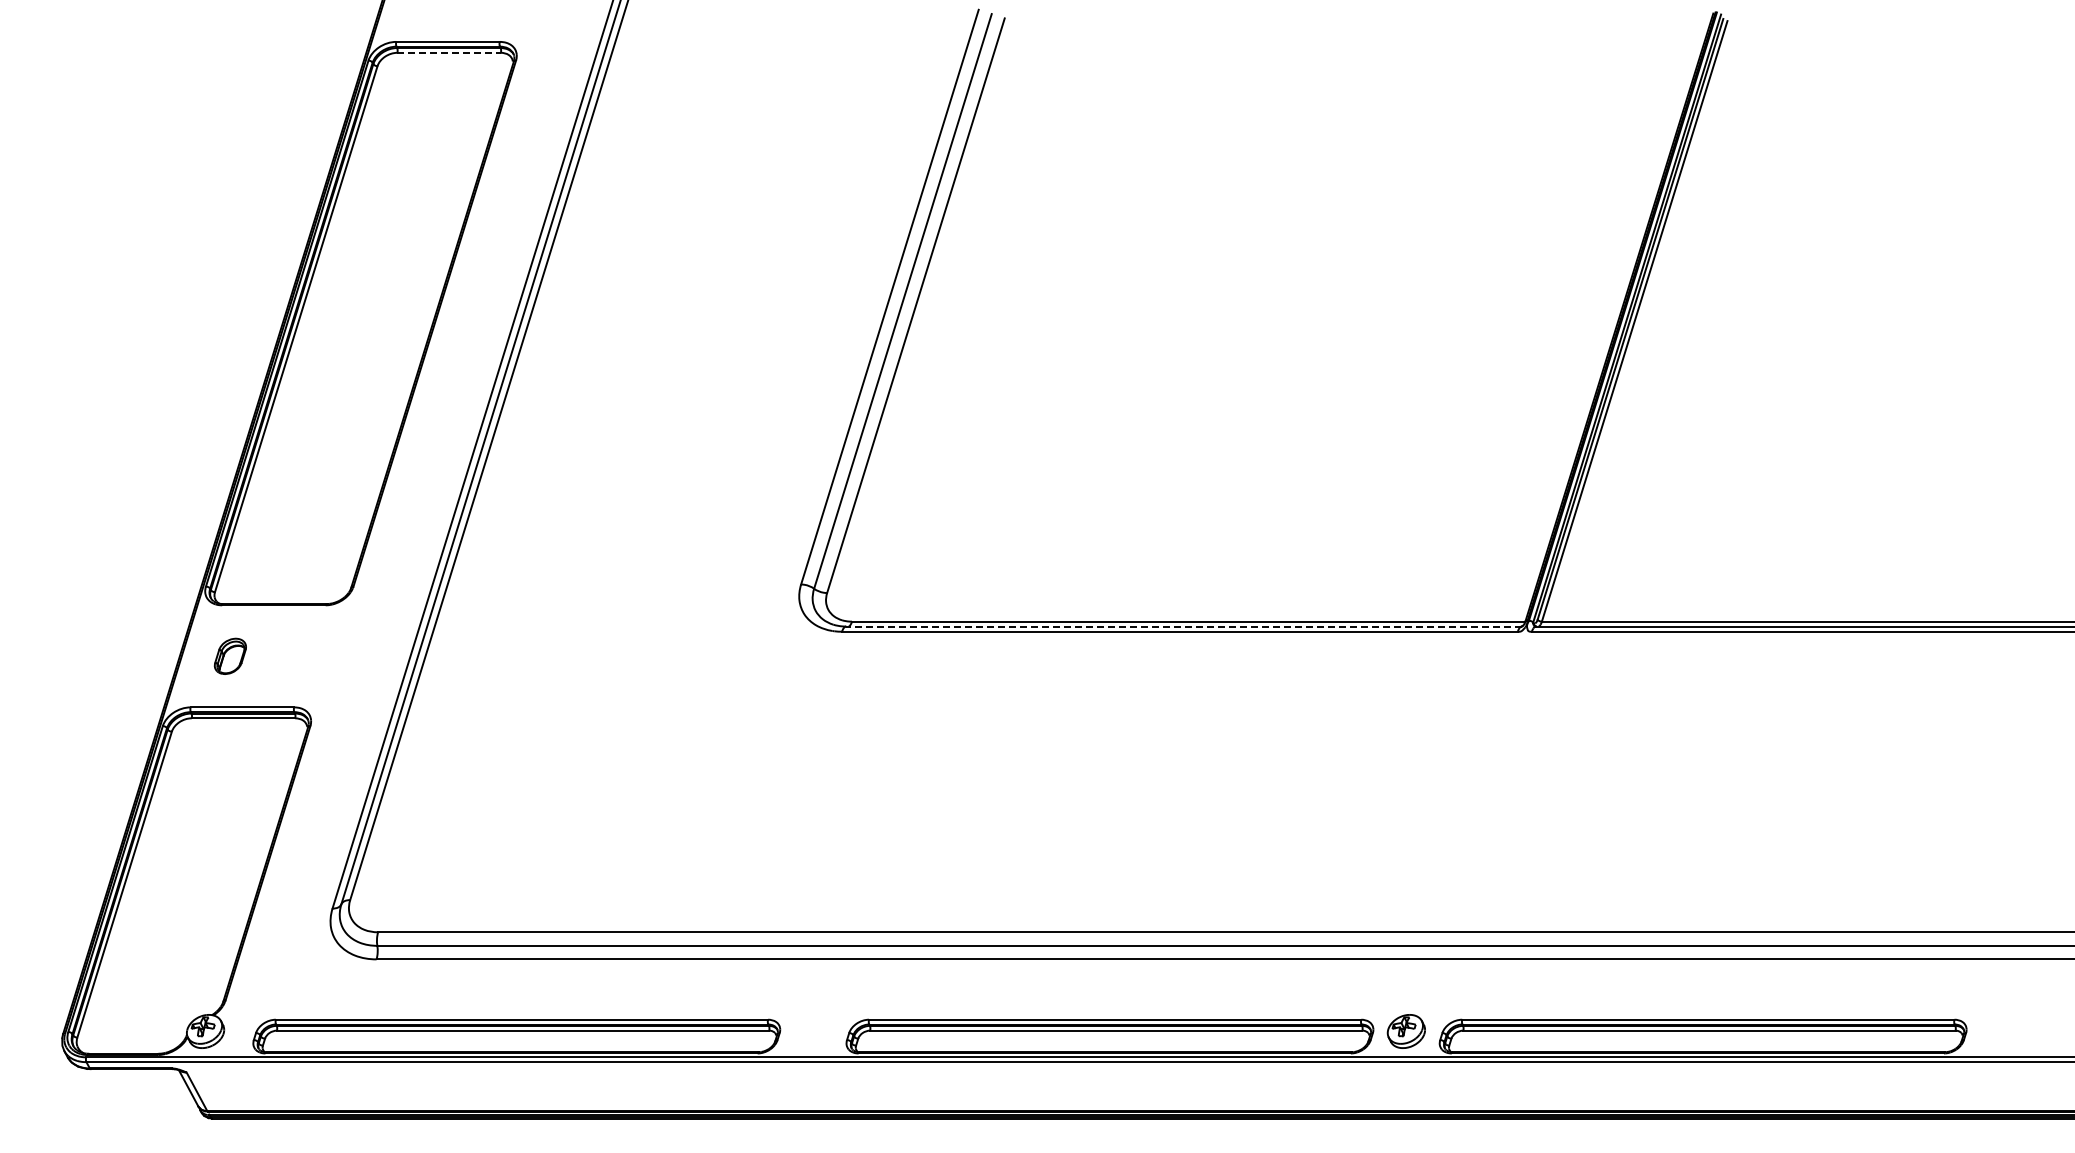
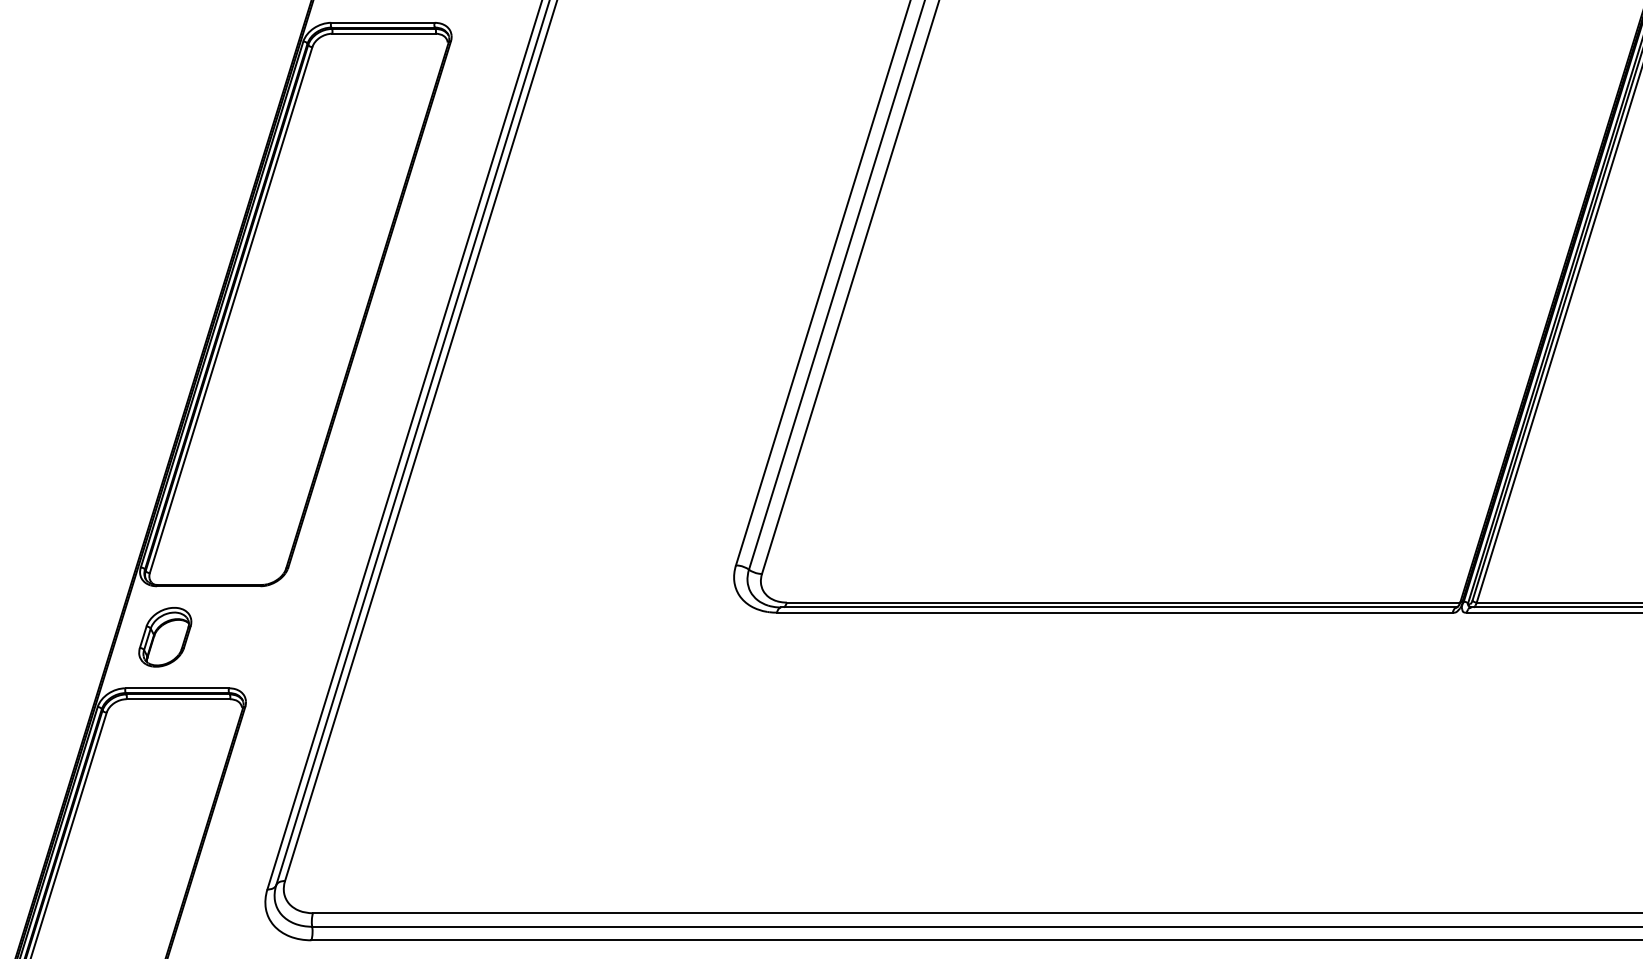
line: (449, 52) -> (384, 33), dashed -> solid
line: (1184, 626) -> (1119, 607), dashed -> solid
part: (230, 656) -> (165, 637), size x1.67

